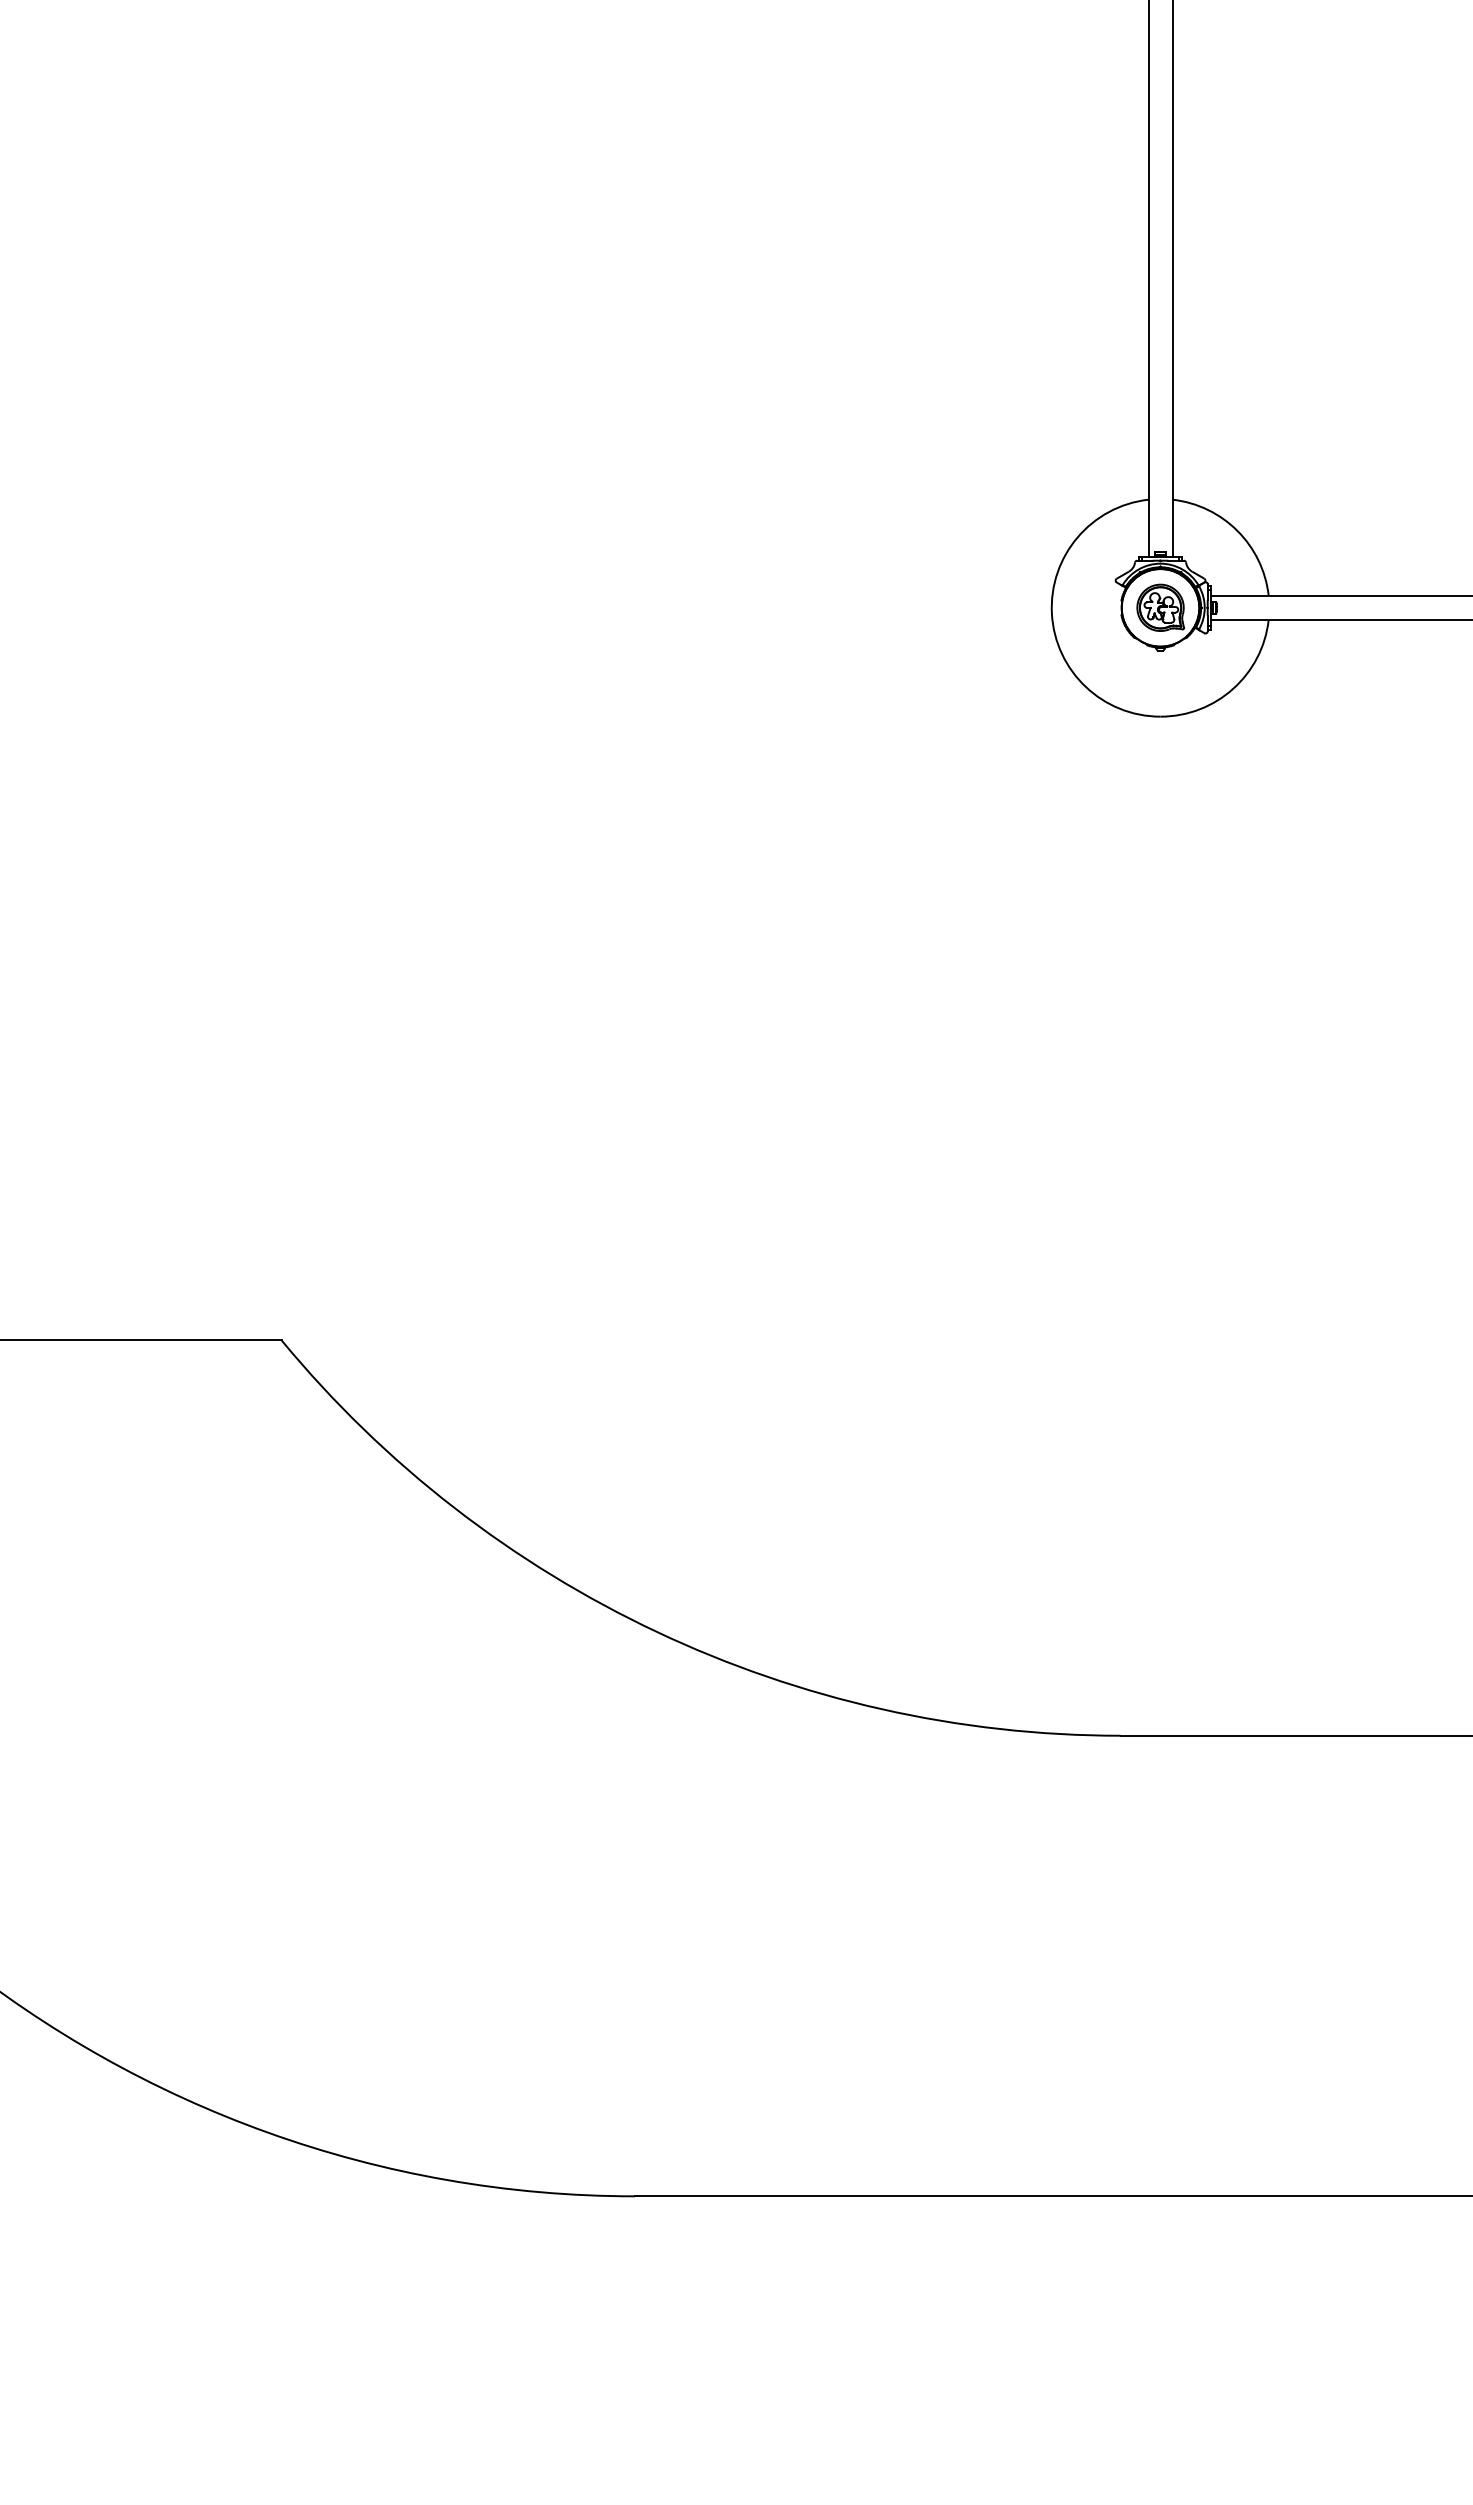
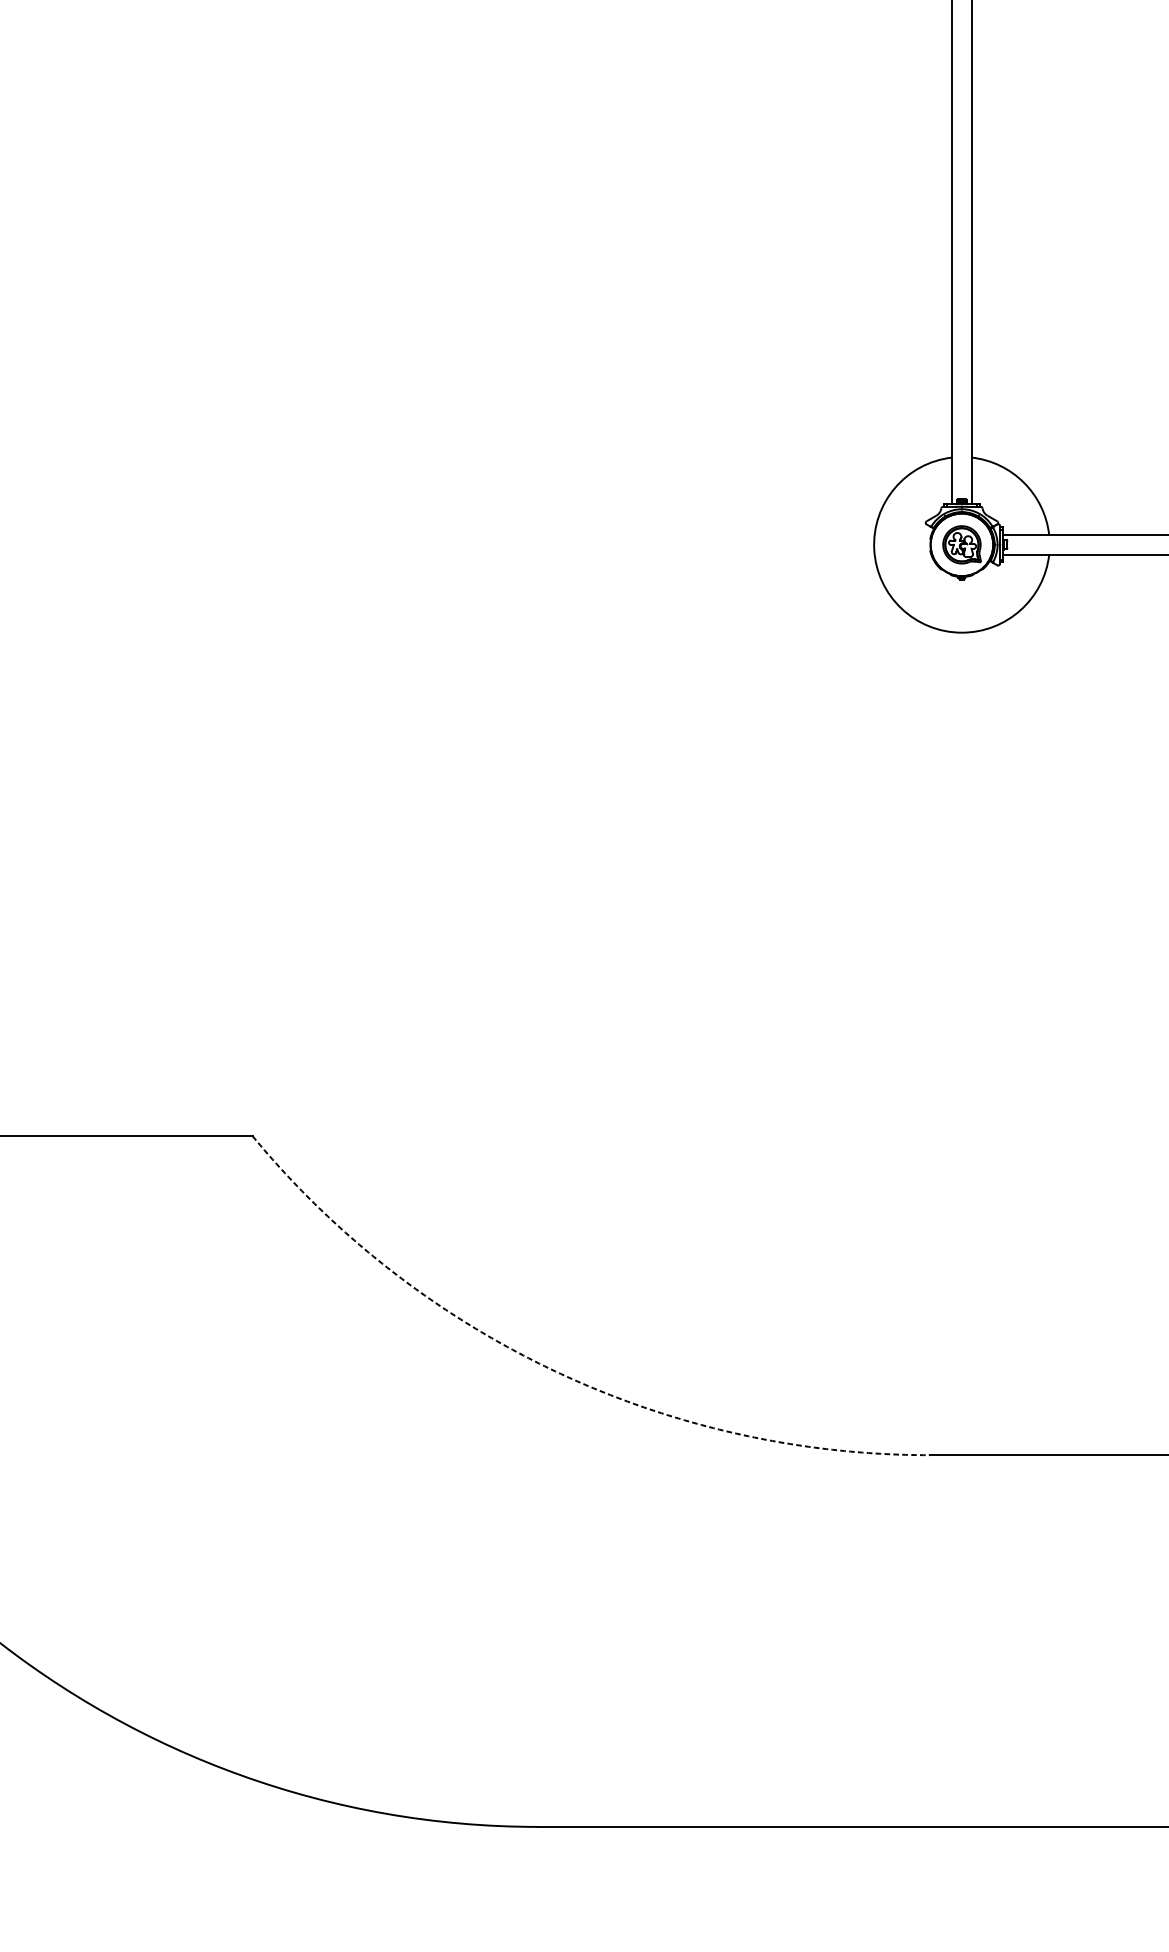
arc: (656, 1631) -> (555, 1371), solid -> dashed

